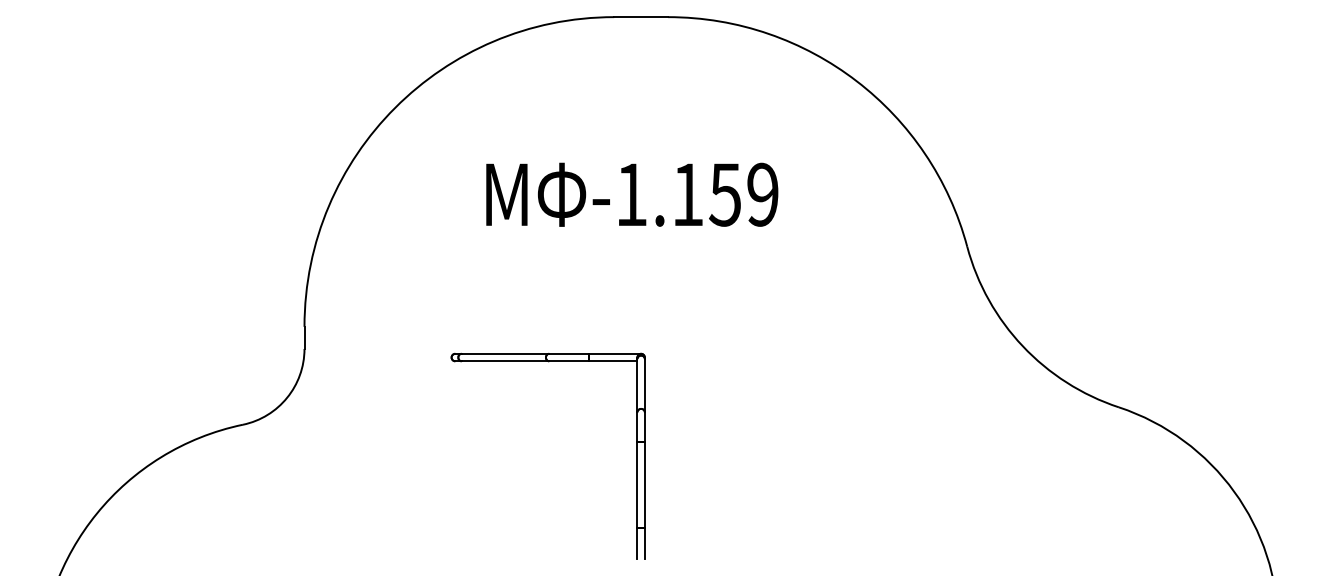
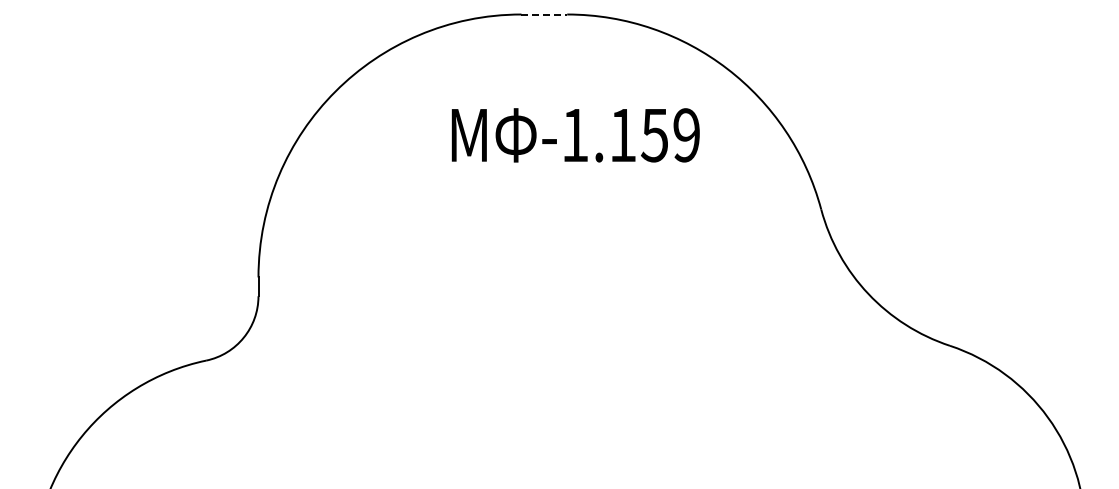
line: (641, 17) -> (544, 14), solid -> dashed
text: (631, 194) -> (575, 135), moved
part: (636, 455) -> (540, 386), removed

